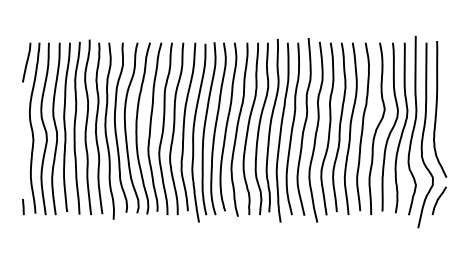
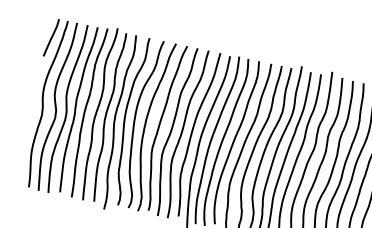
line: (23, 207) -> (18, 178), removed

